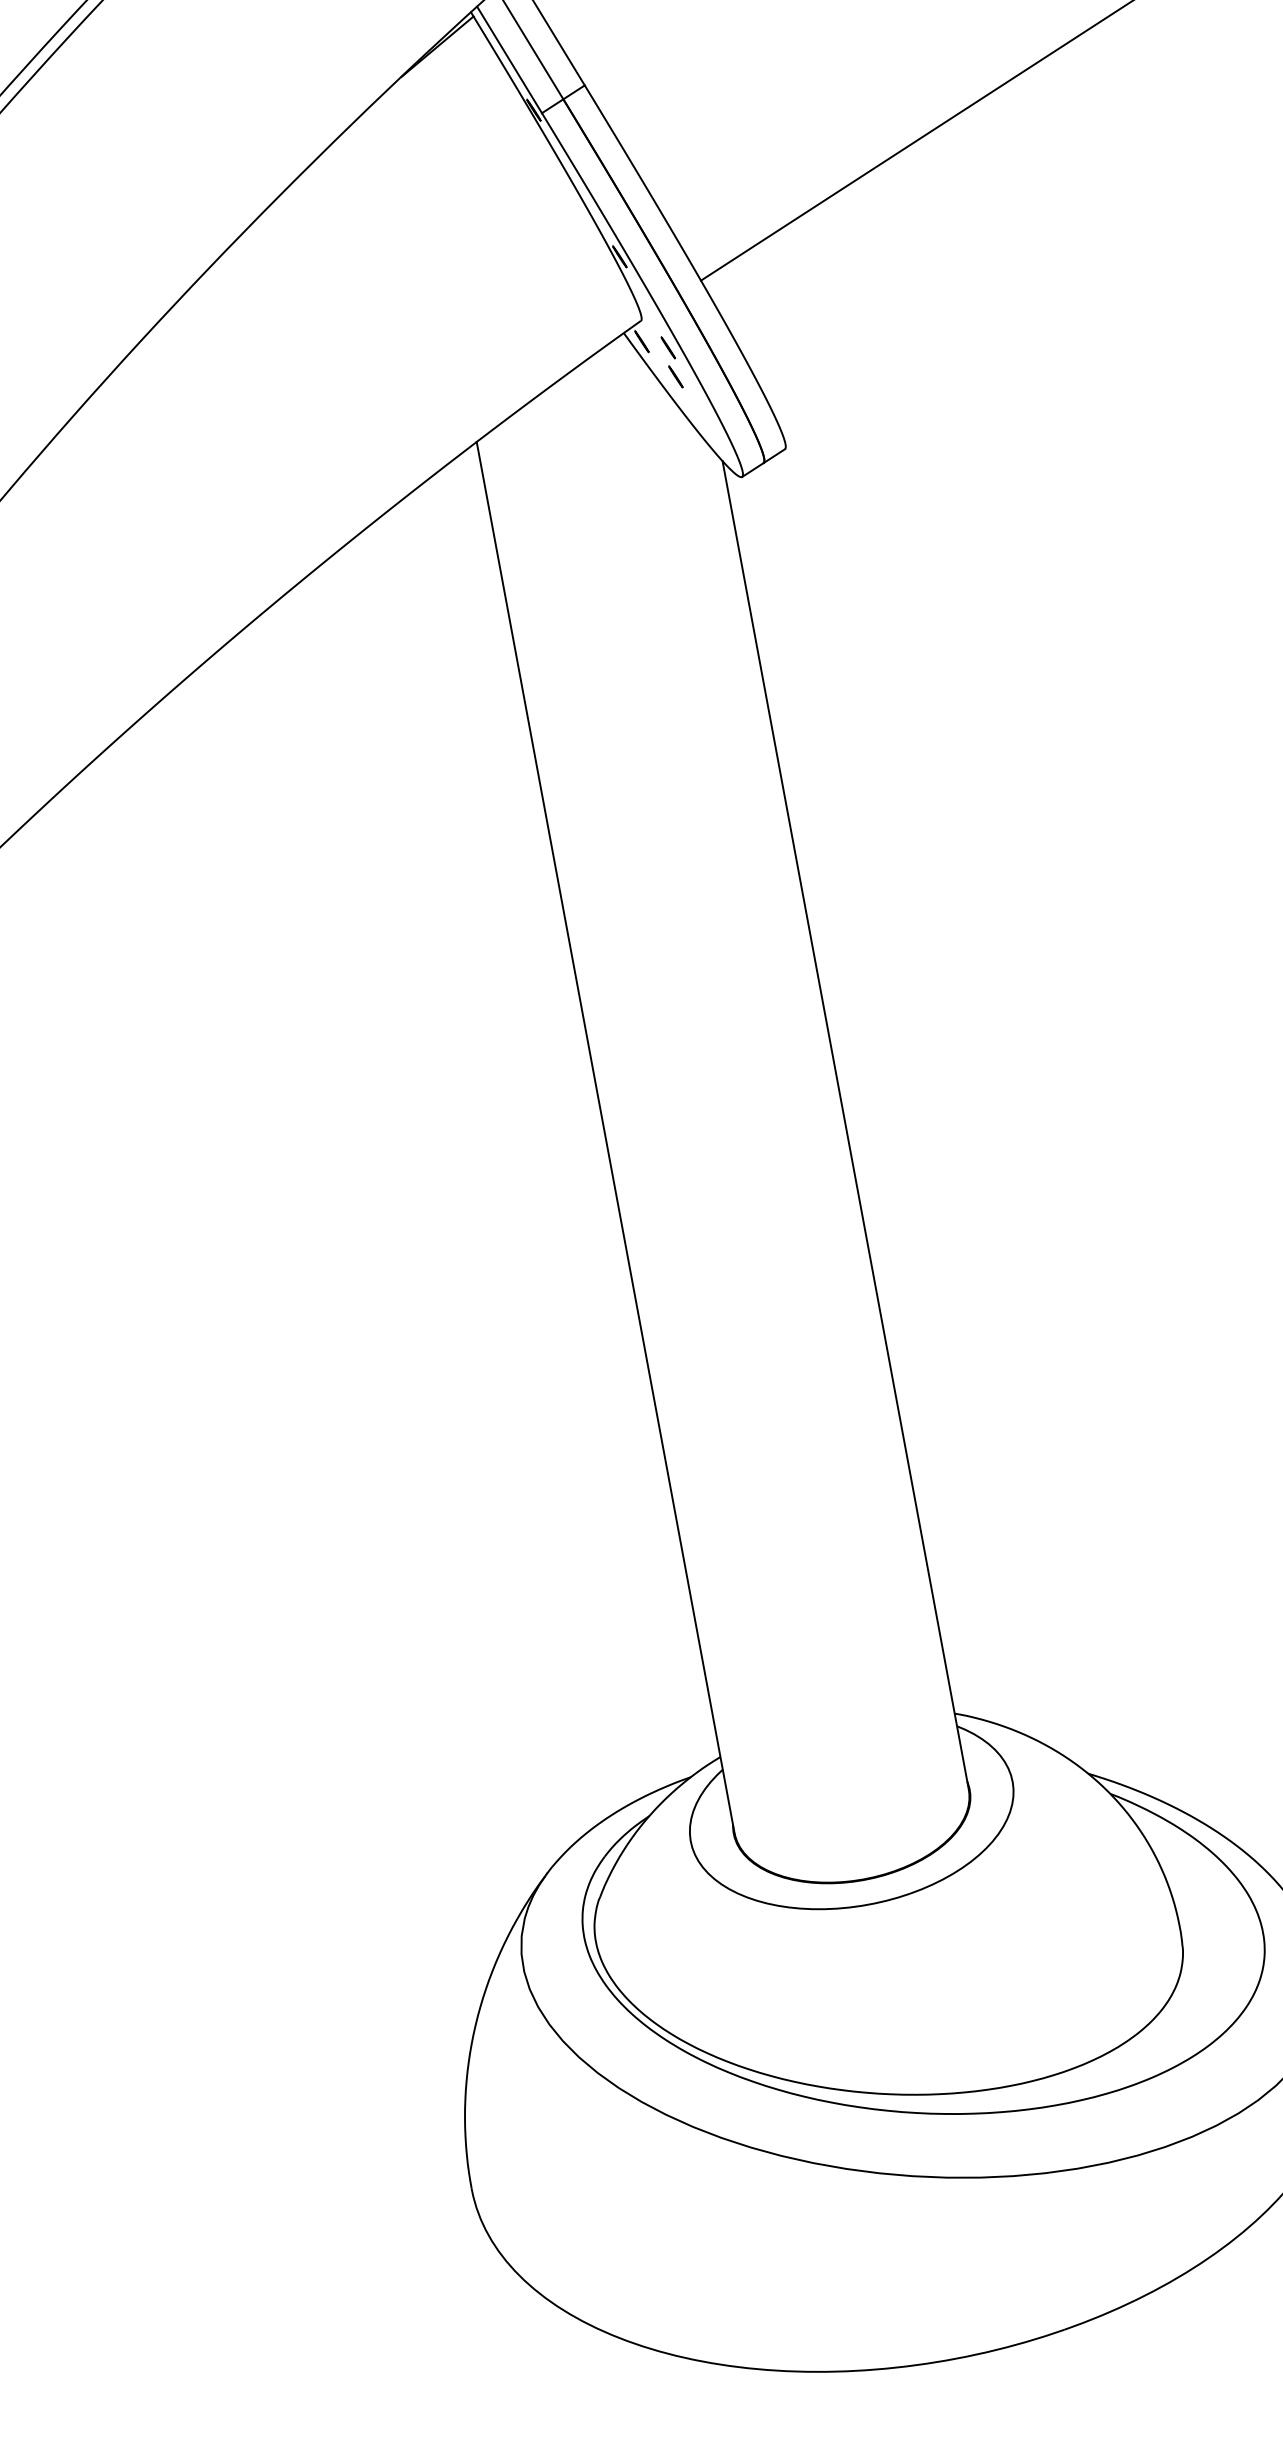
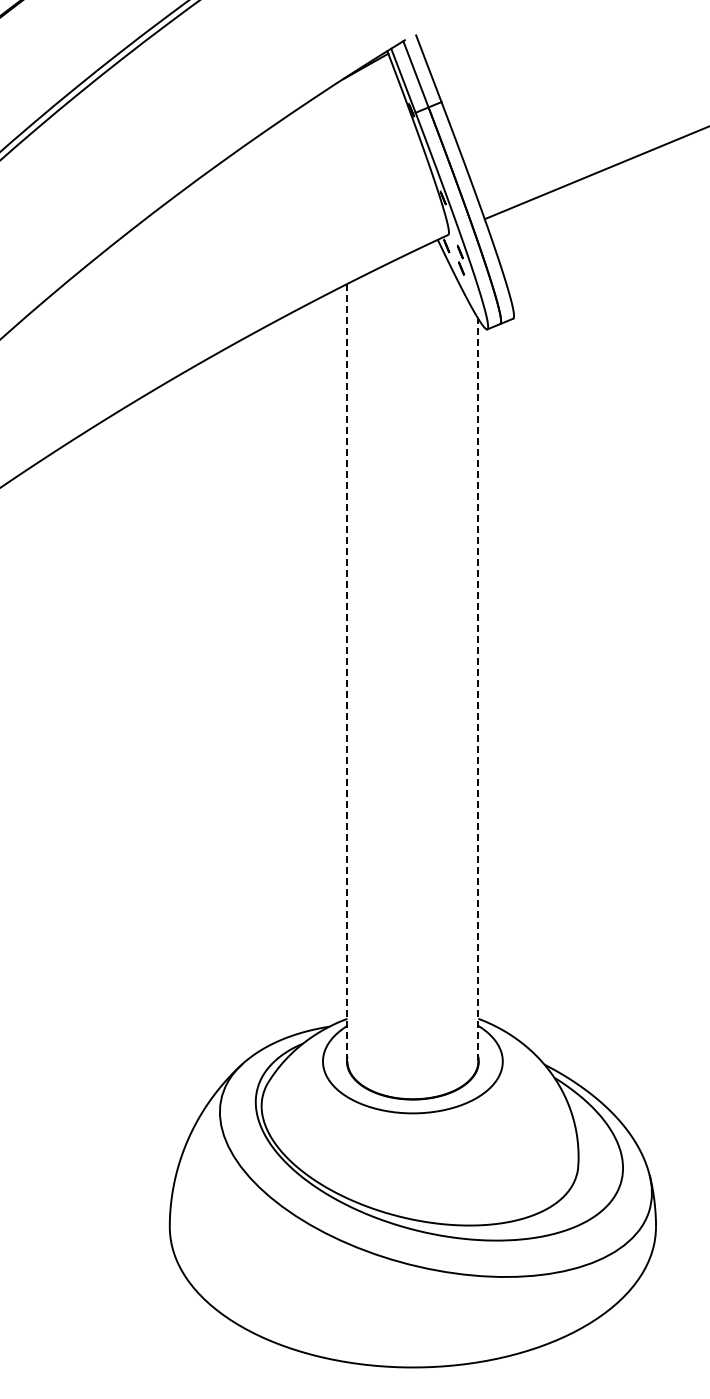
line: (845, 1124) -> (478, 689), solid -> dashed
line: (605, 1137) -> (347, 672), solid -> dashed

